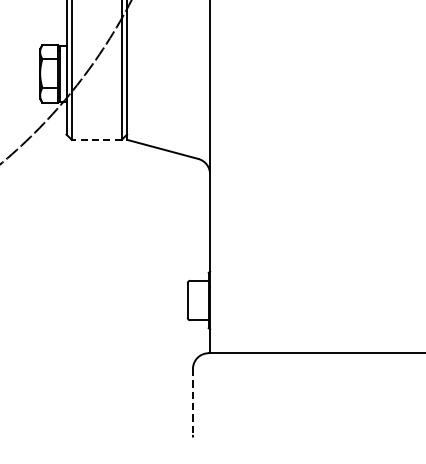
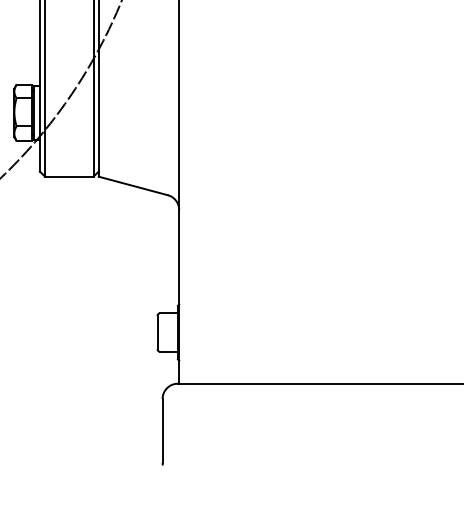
line: (95, 139) -> (68, 176), dashed -> solid
line: (192, 401) -> (162, 430), dashed -> solid

